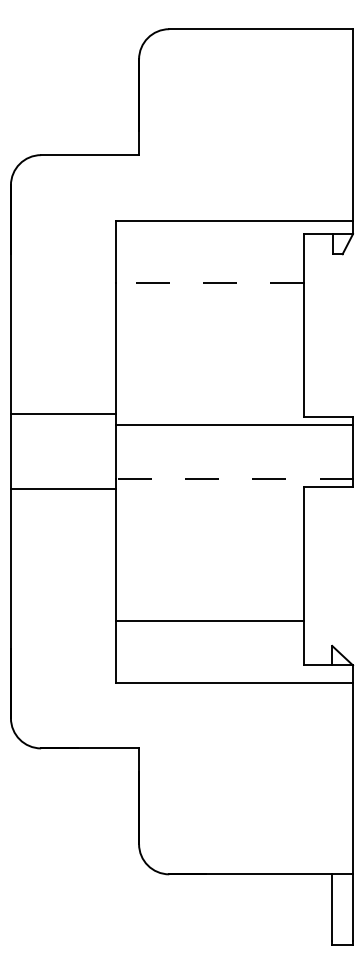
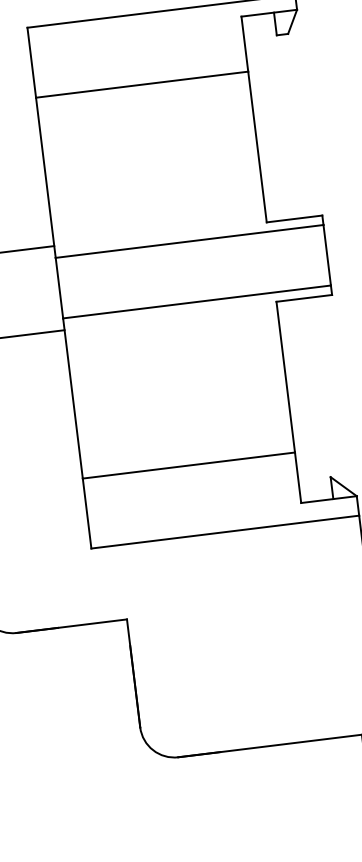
line: (209, 282) -> (141, 84), dashed -> solid
line: (234, 478) -> (197, 301), dashed -> solid

